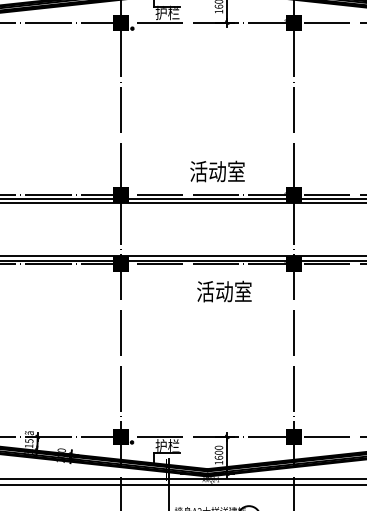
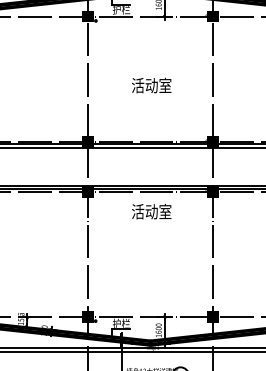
text: (217, 171) -> (151, 85), moved
text: (224, 291) -> (151, 211), moved

